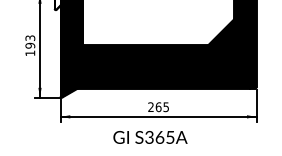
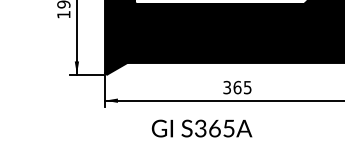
text: (150, 107) -> (226, 88), 265 -> 365
text: (150, 137) -> (202, 128), moved

